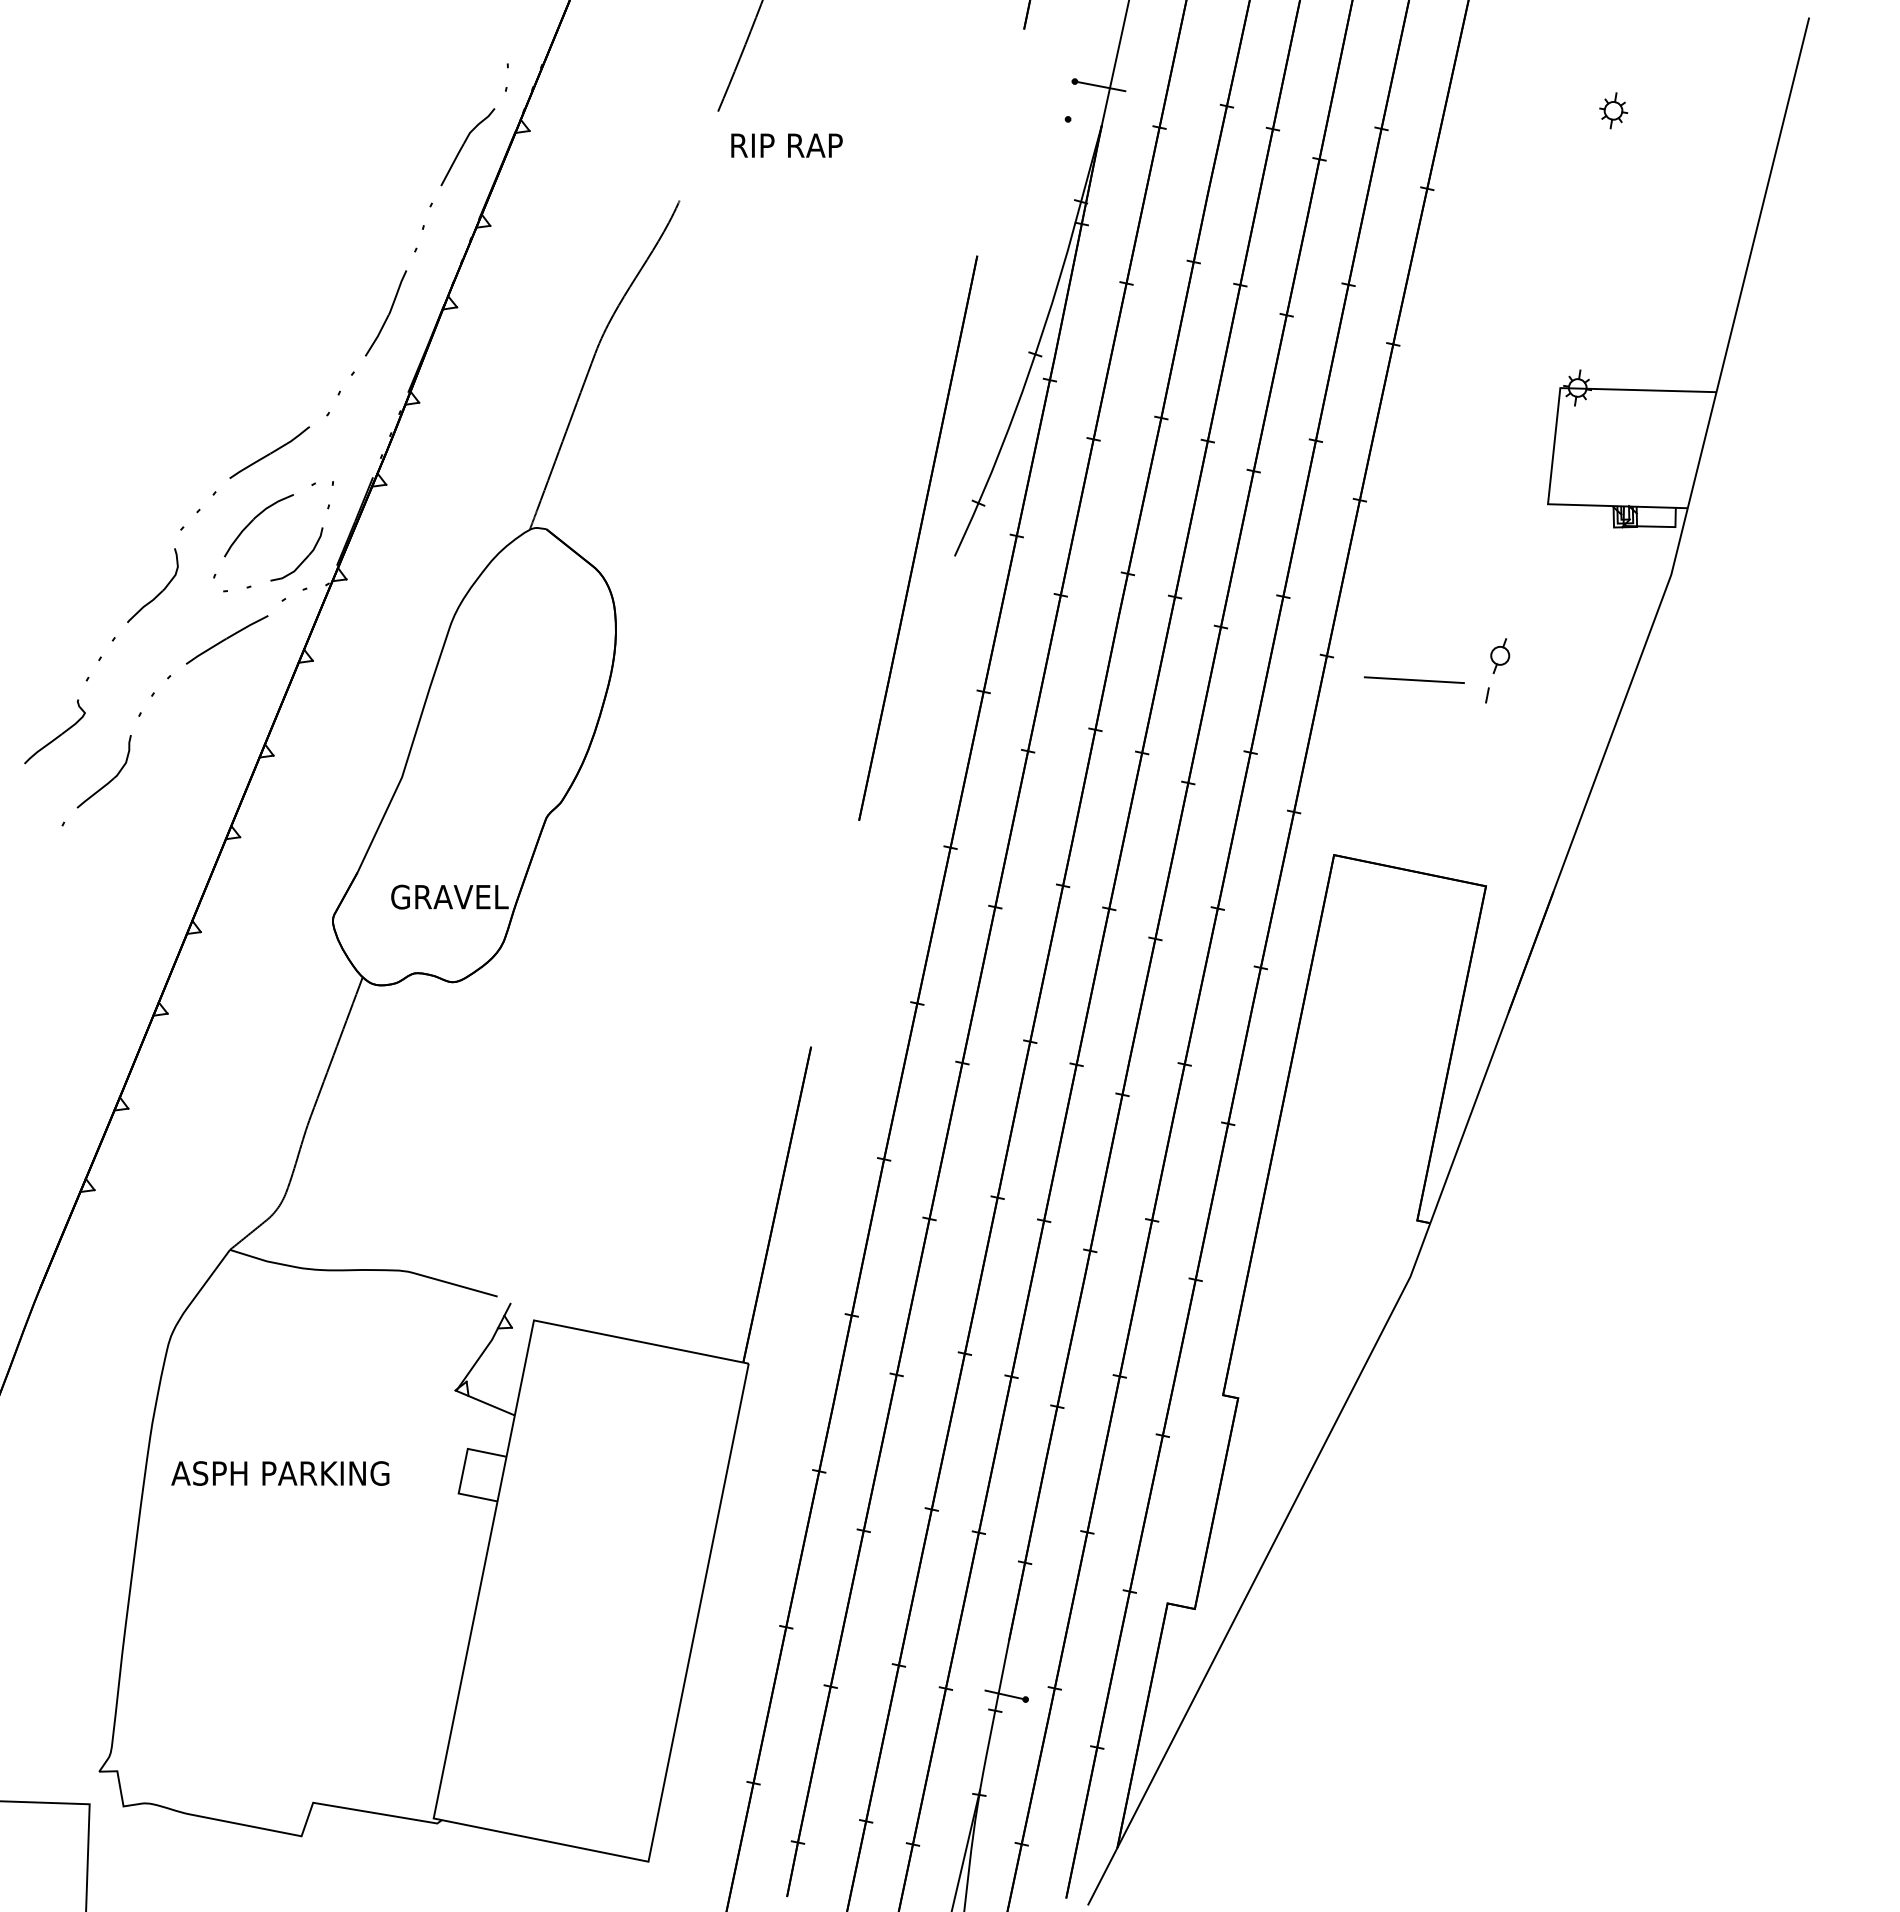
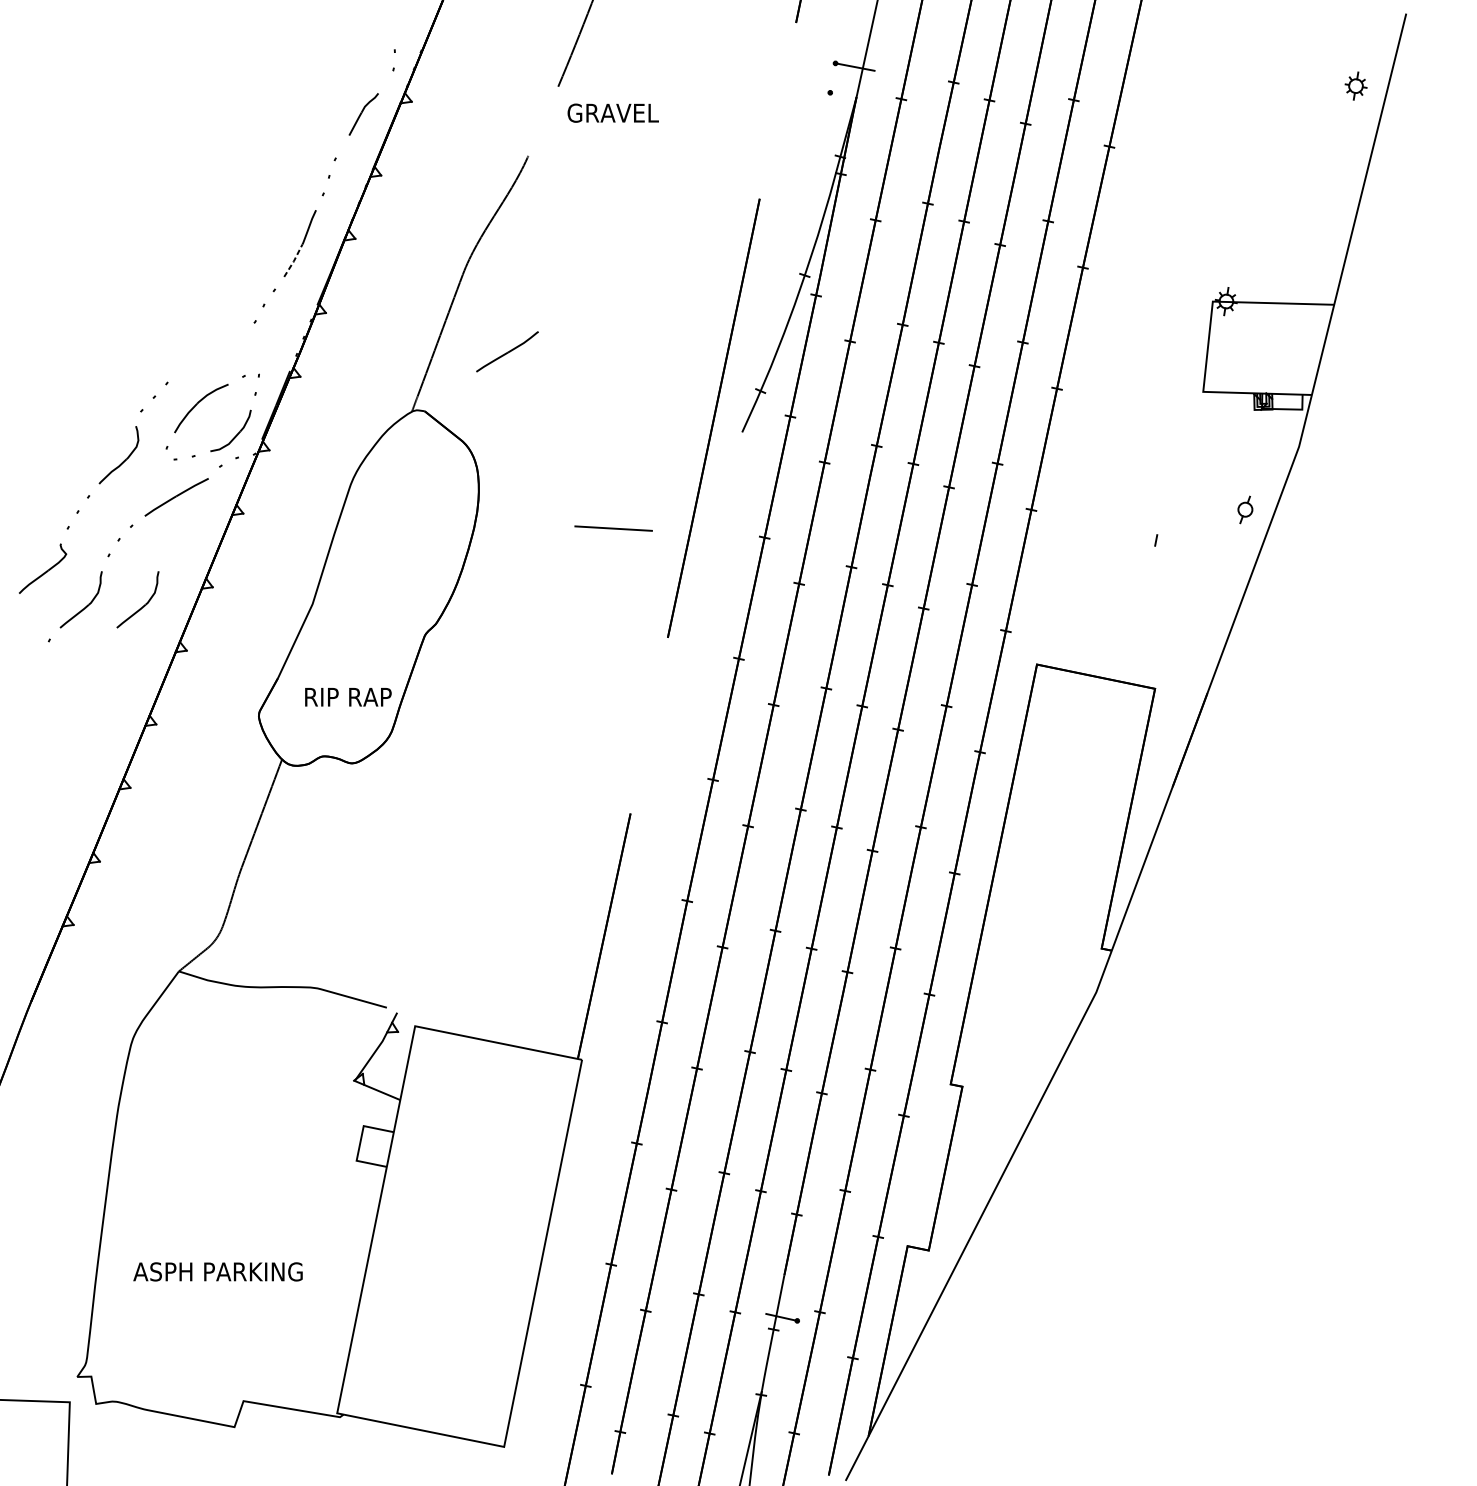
part: (1613, 110) -> (1355, 85), moved
text: (788, 145) -> (612, 113), RIP RAP -> GRAVEL
part: (467, 147) -> (363, 114), size x0.7
line: (377, 336) -> (293, 261), solid -> dashed
part: (269, 452) -> (507, 351), moved
part: (1500, 655) -> (1245, 509), moved
line: (1413, 679) -> (612, 528), moved
part: (182, 780) -> (141, 606), added
text: (449, 896) -> (349, 696), GRAVEL -> RIP RAP
text: (280, 1473) -> (218, 1271), moved

